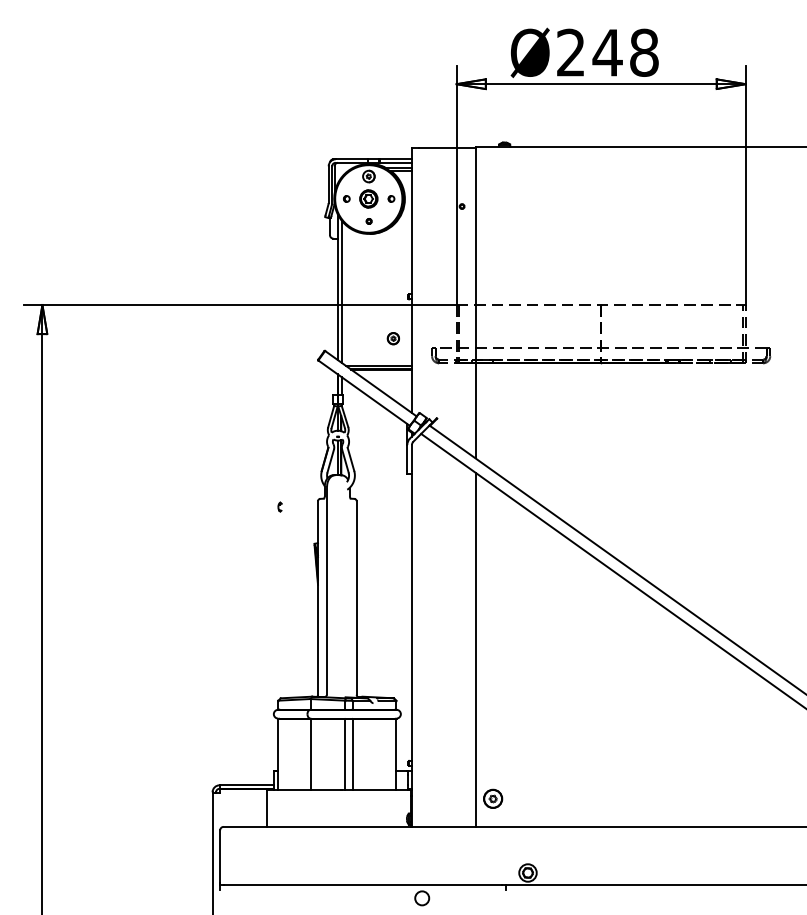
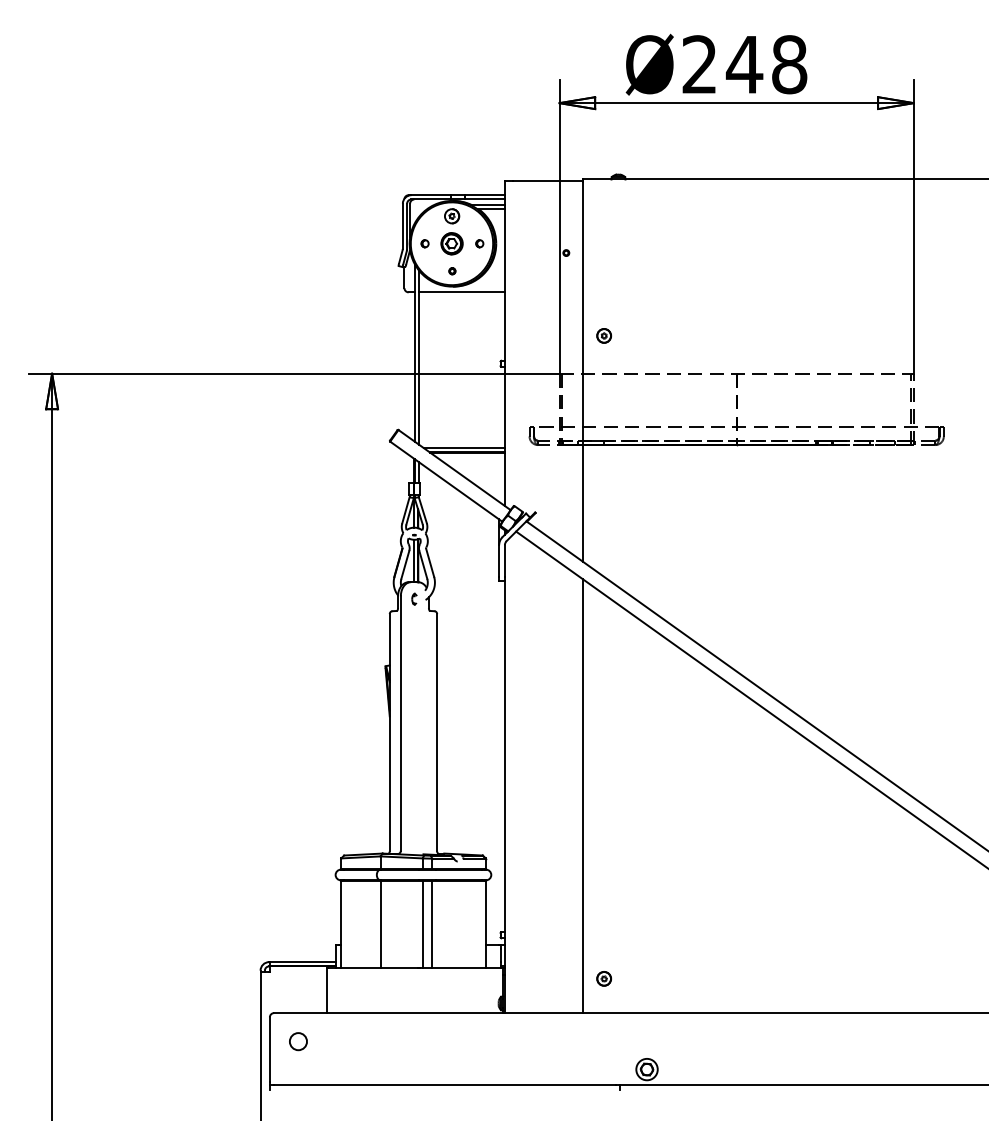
line: (376, 238) -> (461, 292), added
part: (392, 338) -> (603, 335), moved
part: (280, 506) -> (414, 598), moved
part: (492, 798) -> (603, 978), size x0.62
circle: (422, 898) -> (298, 1041), moved

